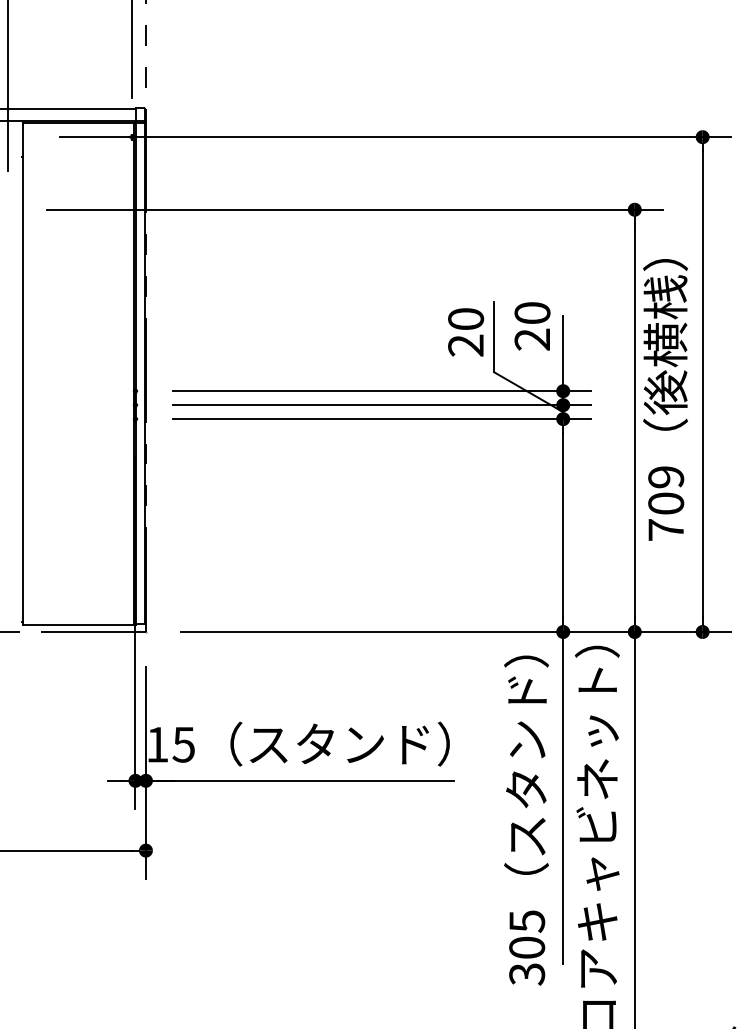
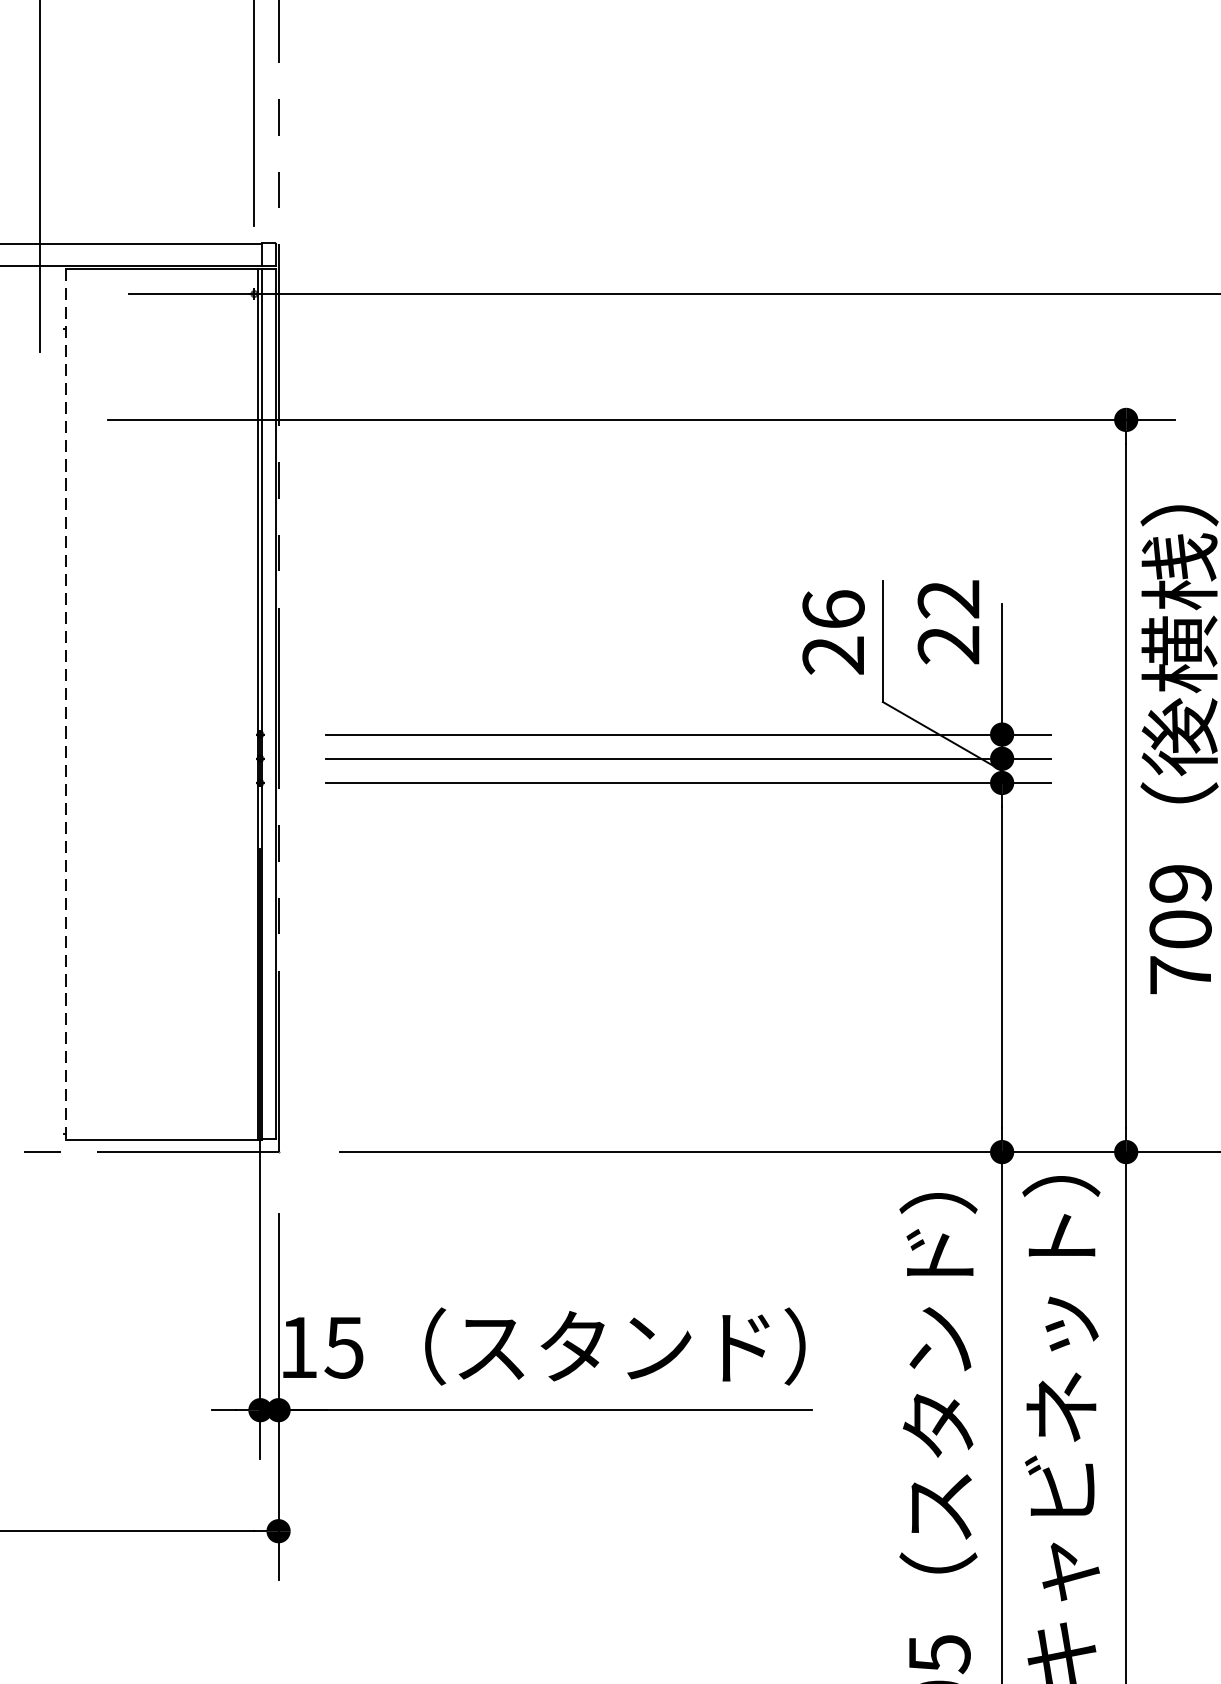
text: (532, 313) -> (948, 599), 20 -> 22
text: (466, 318) -> (834, 608), 20 -> 26
line: (23, 374) -> (66, 705), solid -> dashed

